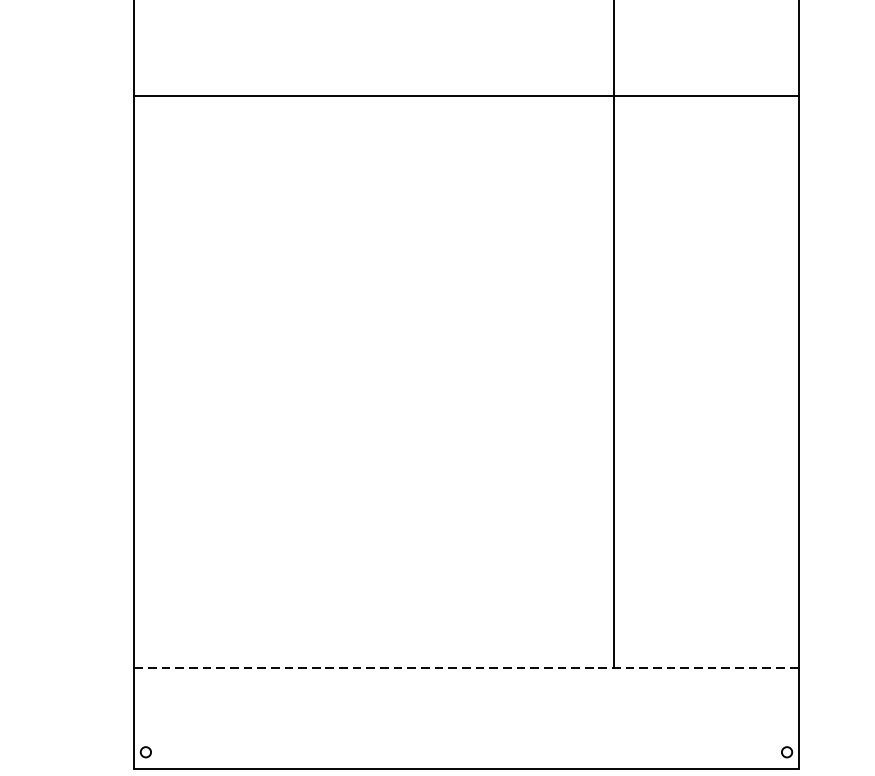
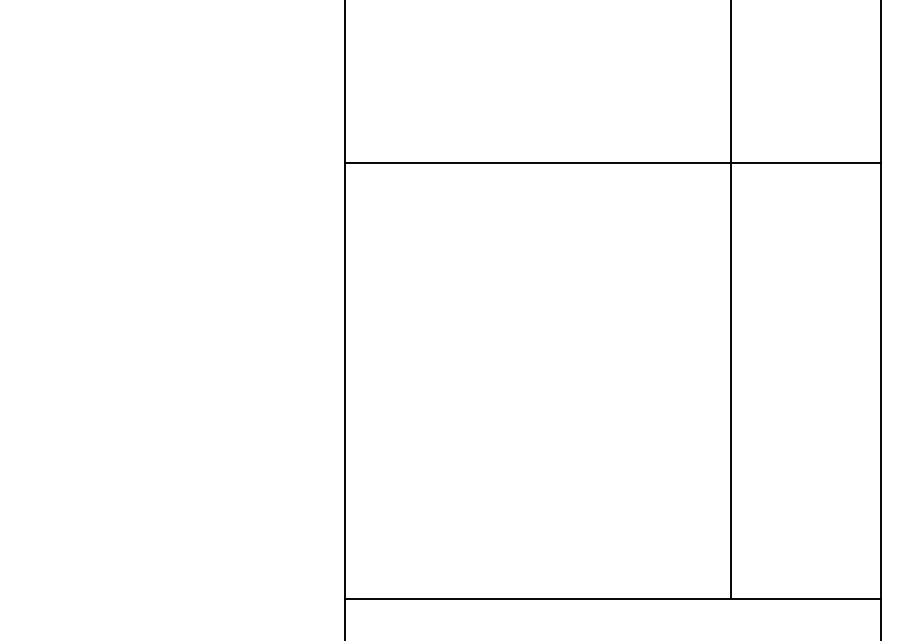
line: (467, 95) -> (613, 162), moved
line: (467, 667) -> (613, 598), dashed -> solid

